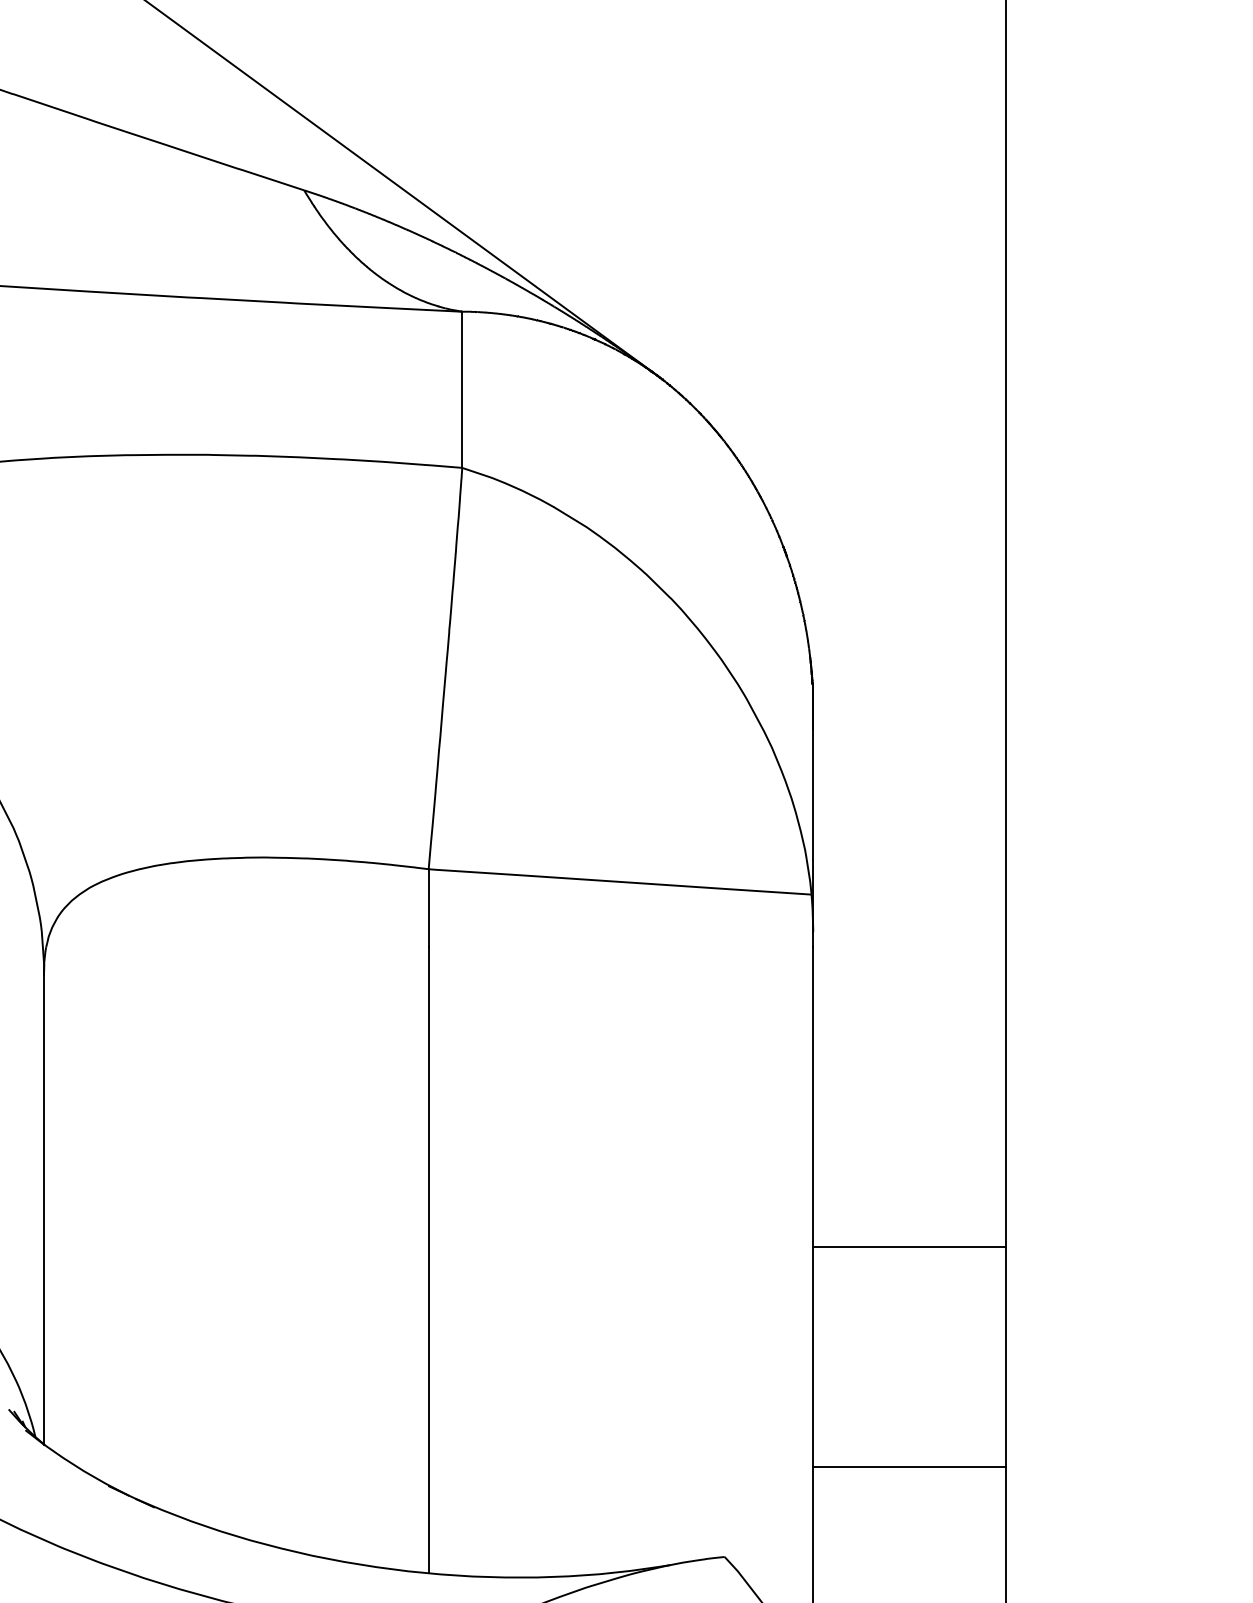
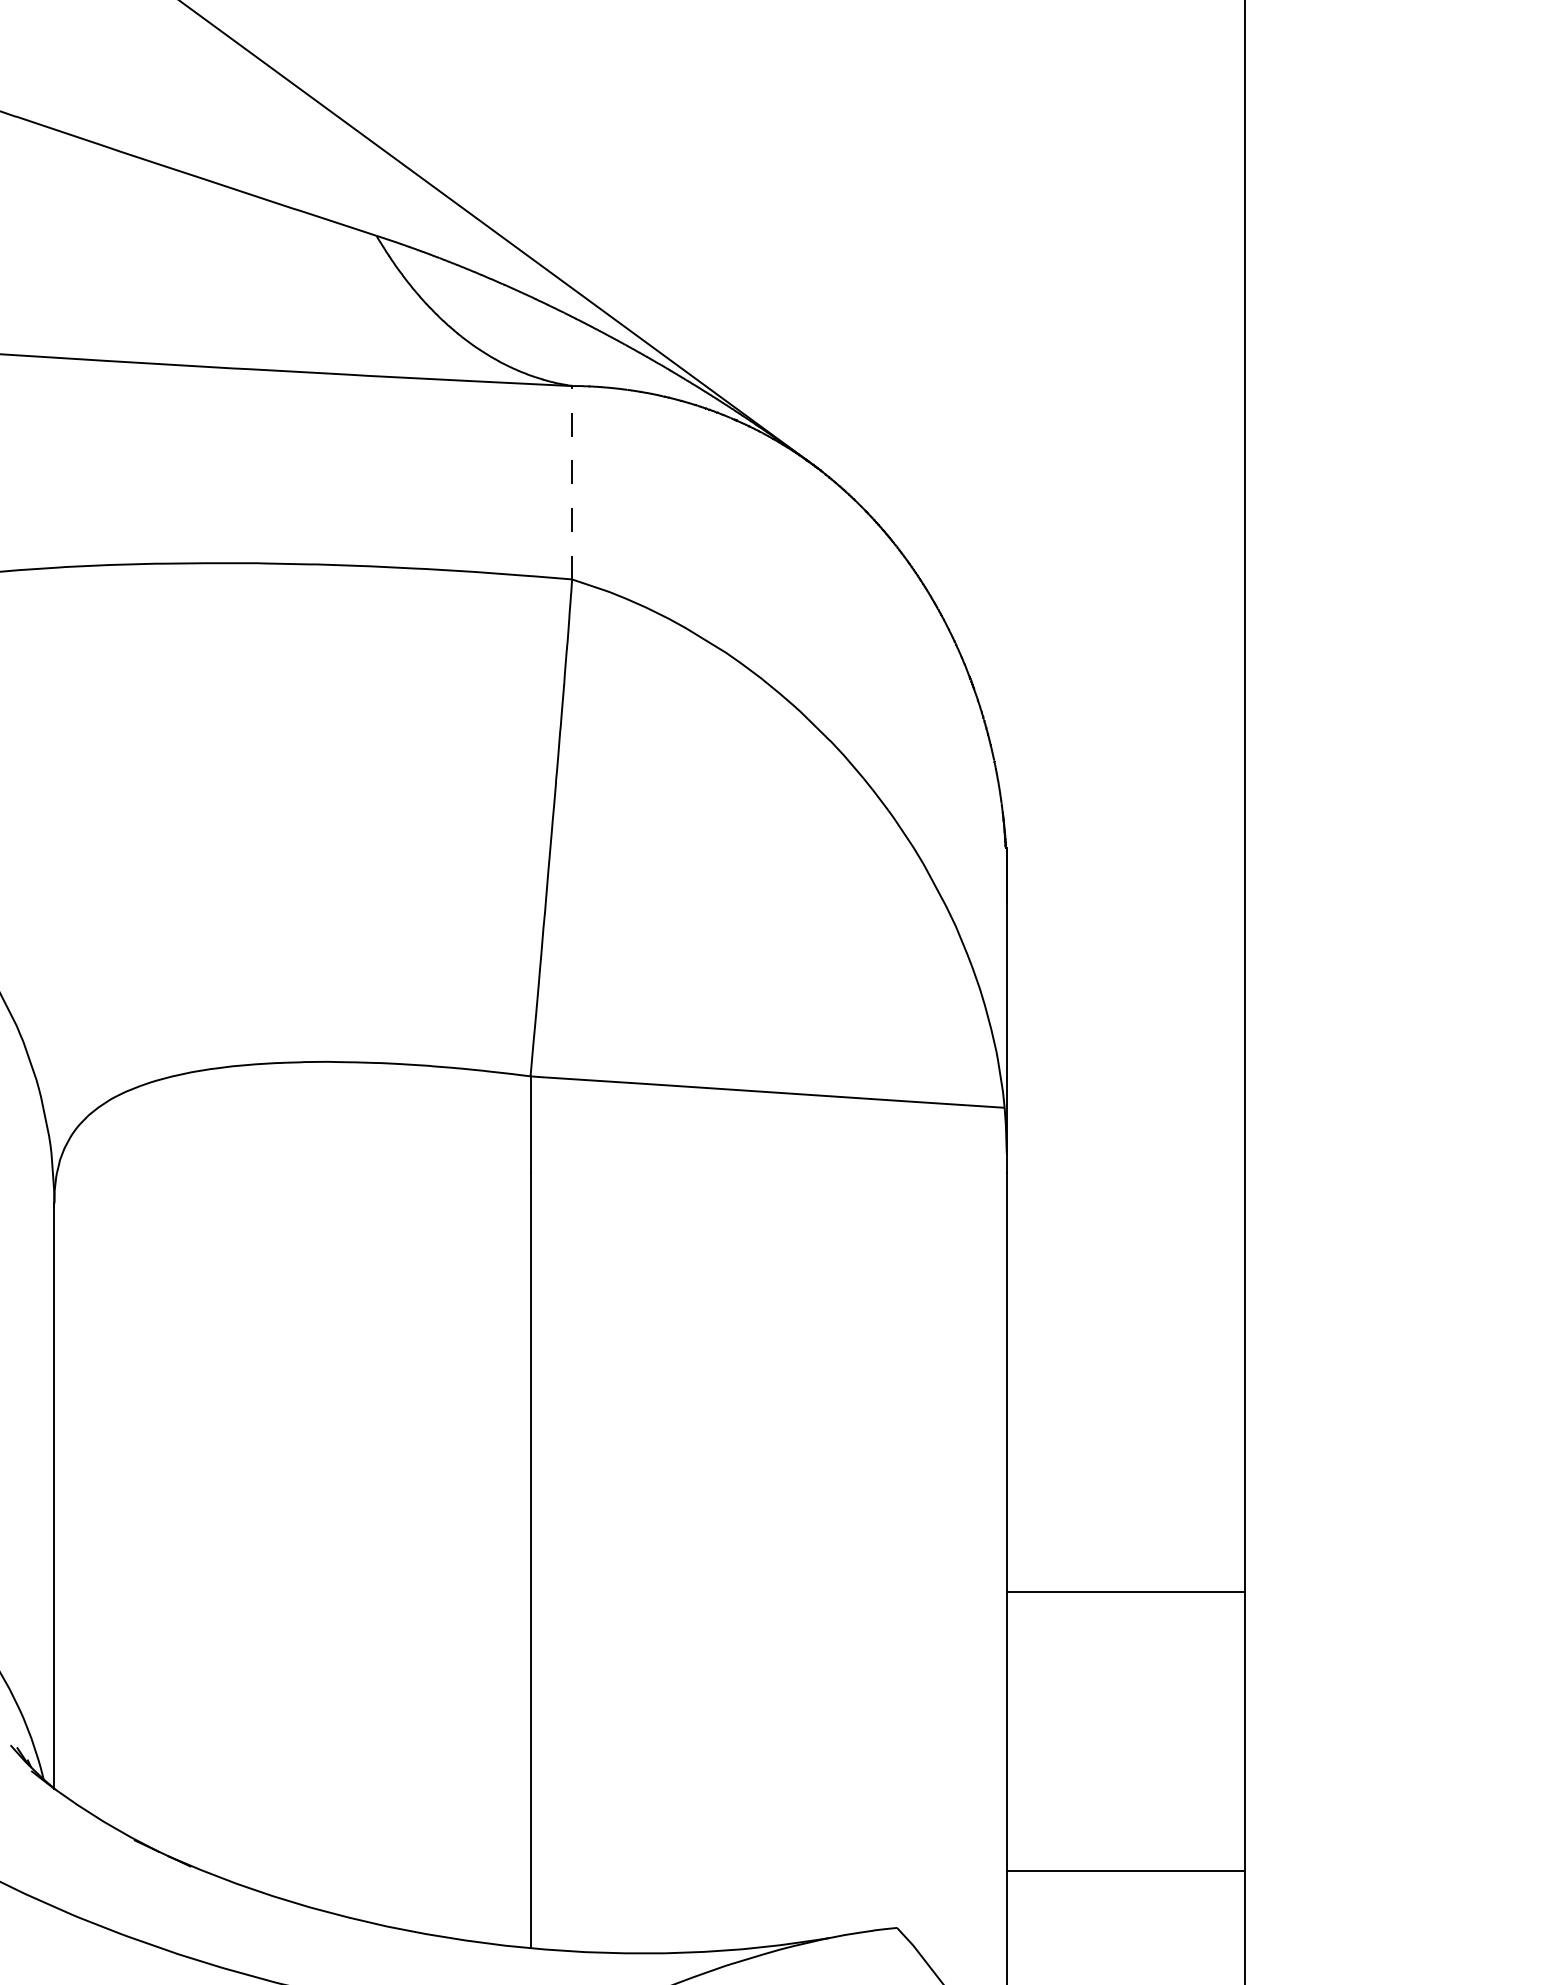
line: (462, 389) -> (572, 482), solid -> dashed
line: (909, 1247) -> (1125, 1591), moved
line: (909, 1466) -> (1125, 1870), moved

